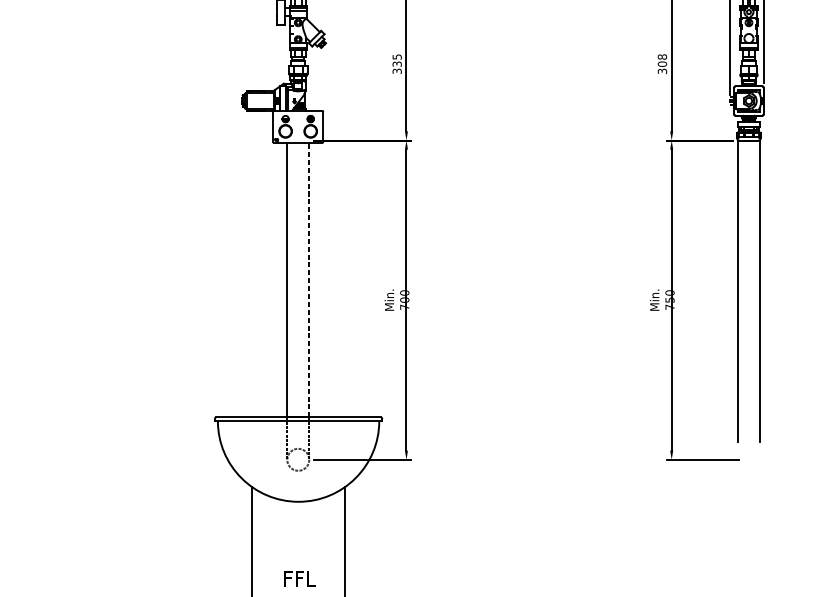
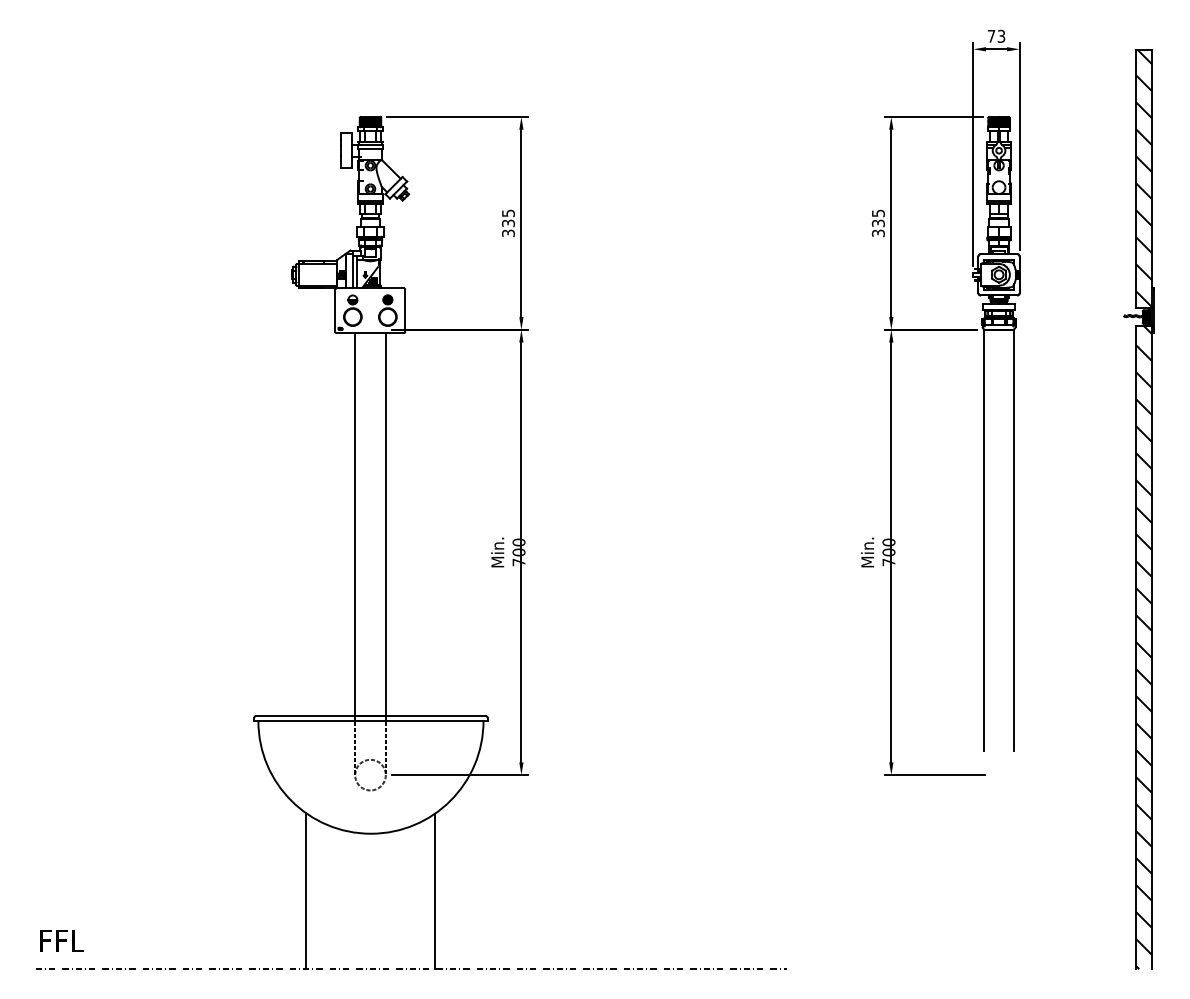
text: (661, 60) -> (877, 218), 308 -> 335
line: (309, 279) -> (385, 523), dashed -> solid
text: (669, 300) -> (888, 552), 750 -> 700
text: (299, 578) -> (61, 940), moved

